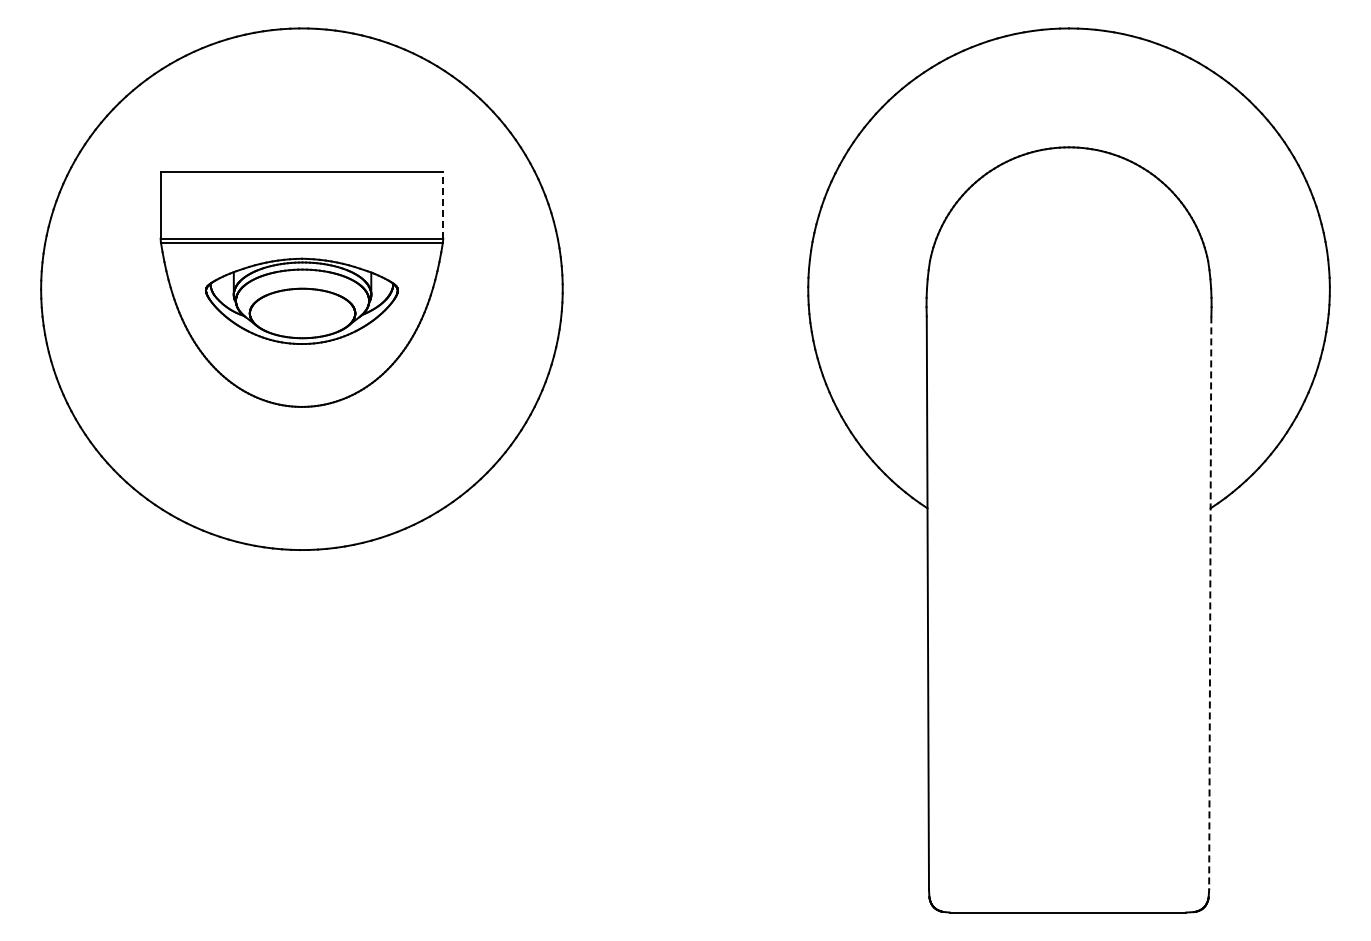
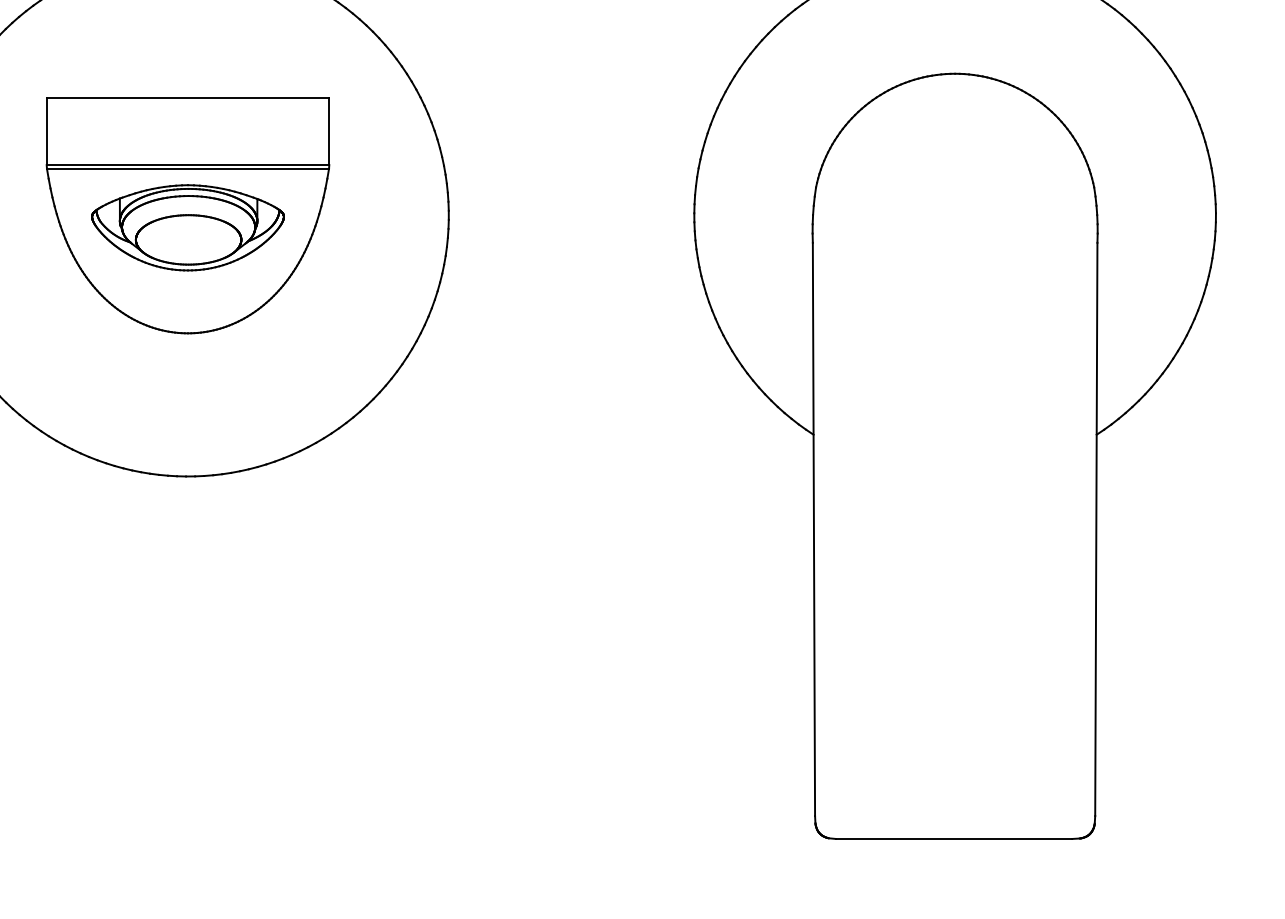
line: (443, 205) -> (329, 131), dashed -> solid
line: (1210, 603) -> (1096, 529), dashed -> solid

